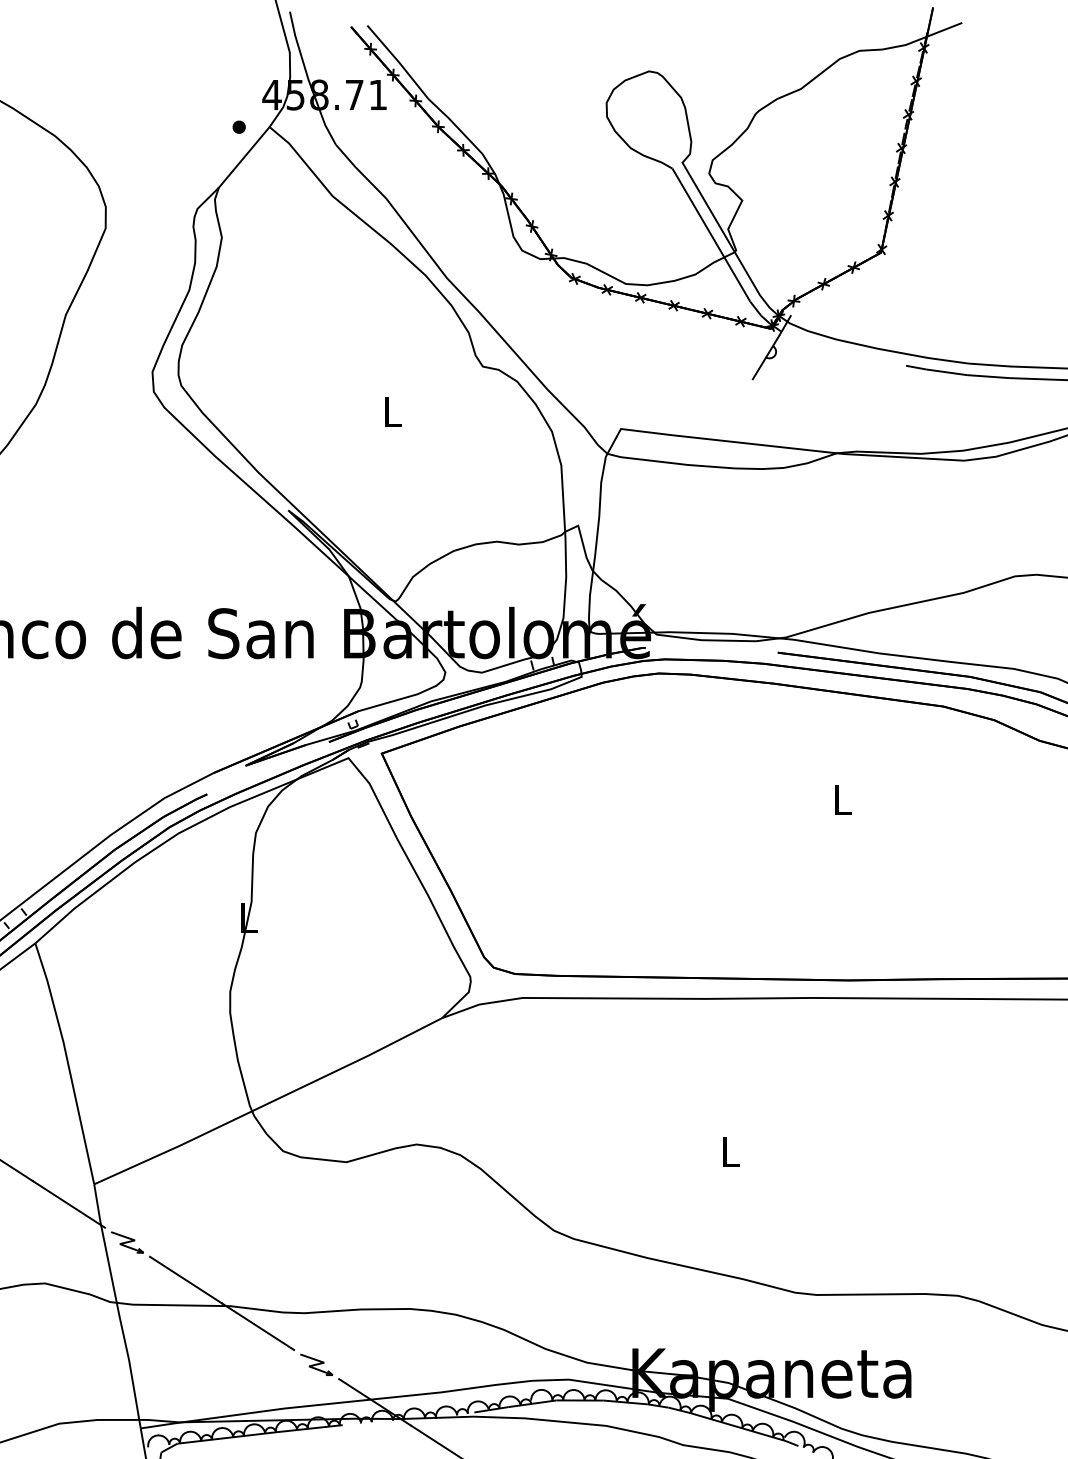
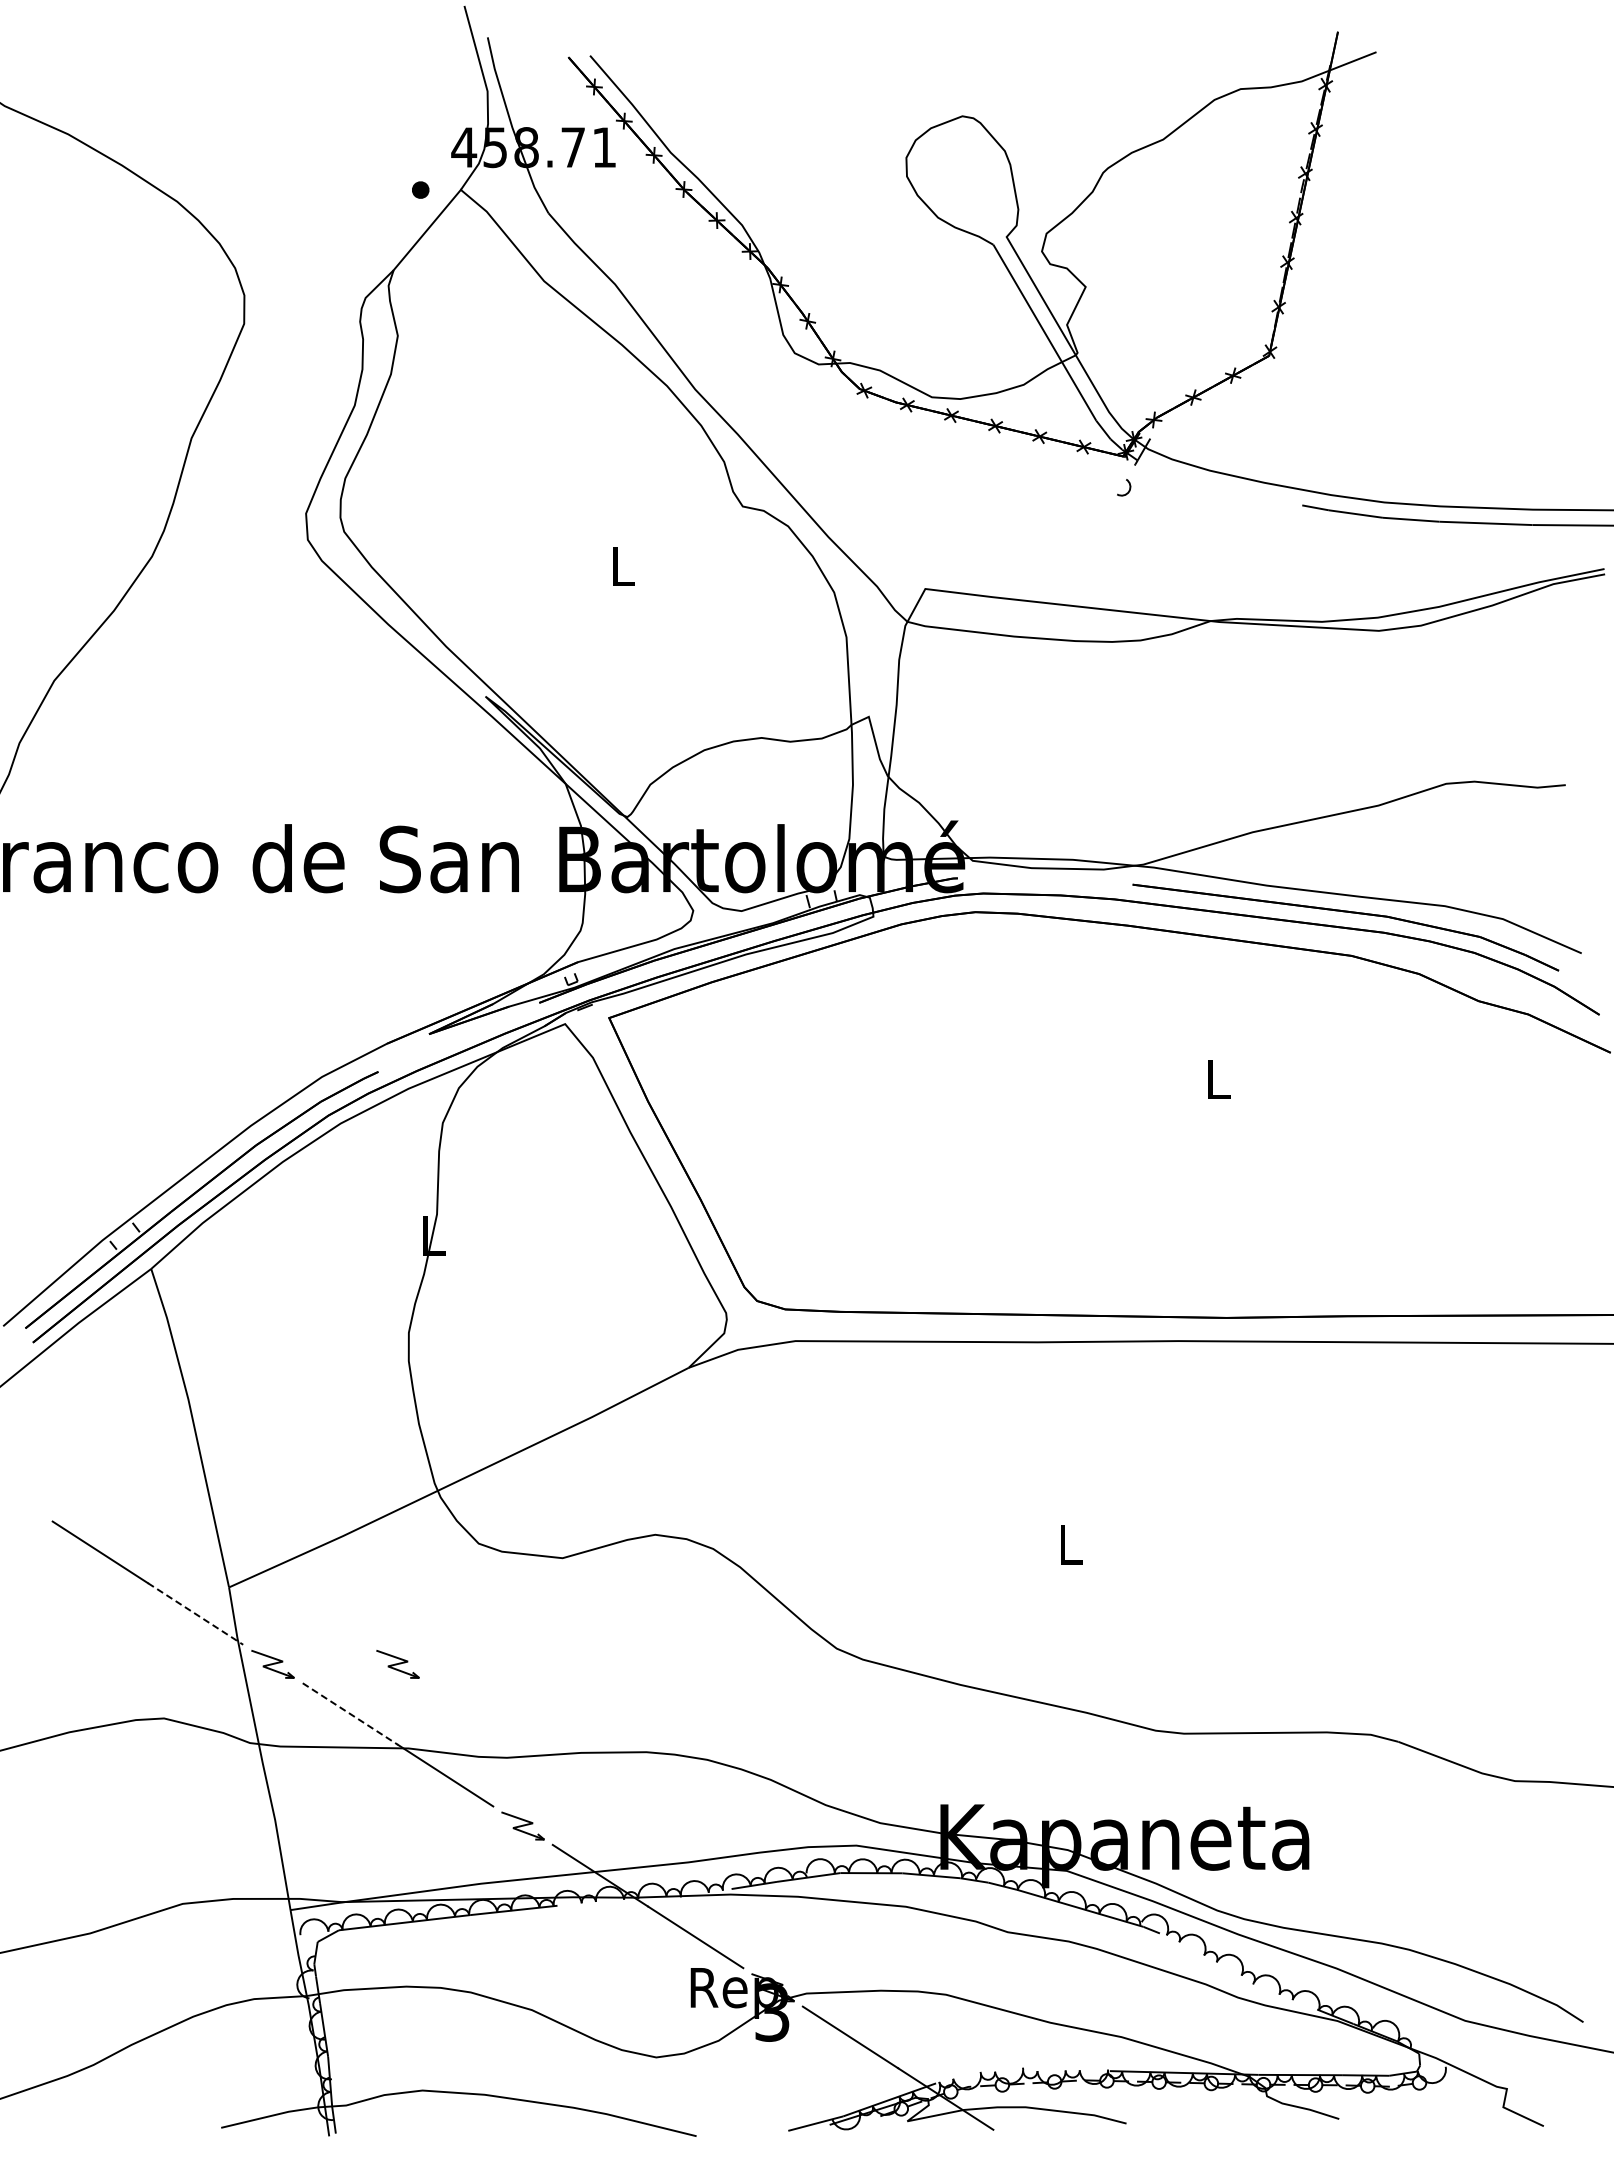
line: (765, 357) -> (1116, 494), removed
line: (68, 1204) -> (195, 1613), solid -> dashed
part: (221, 1242) -> (397, 1664), added
line: (186, 1280) -> (350, 1714), solid -> dashed

